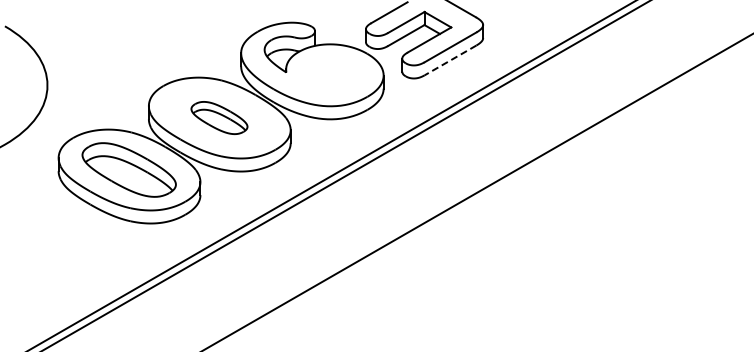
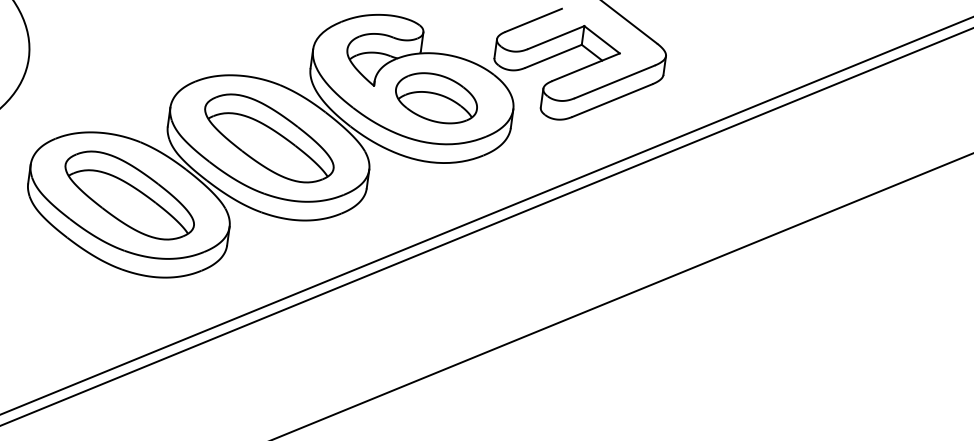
line: (450, 60) -> (612, 100), dashed -> solid
part: (329, 74) -> (435, 97), added
part: (219, 117) -> (269, 137), size x1.67

